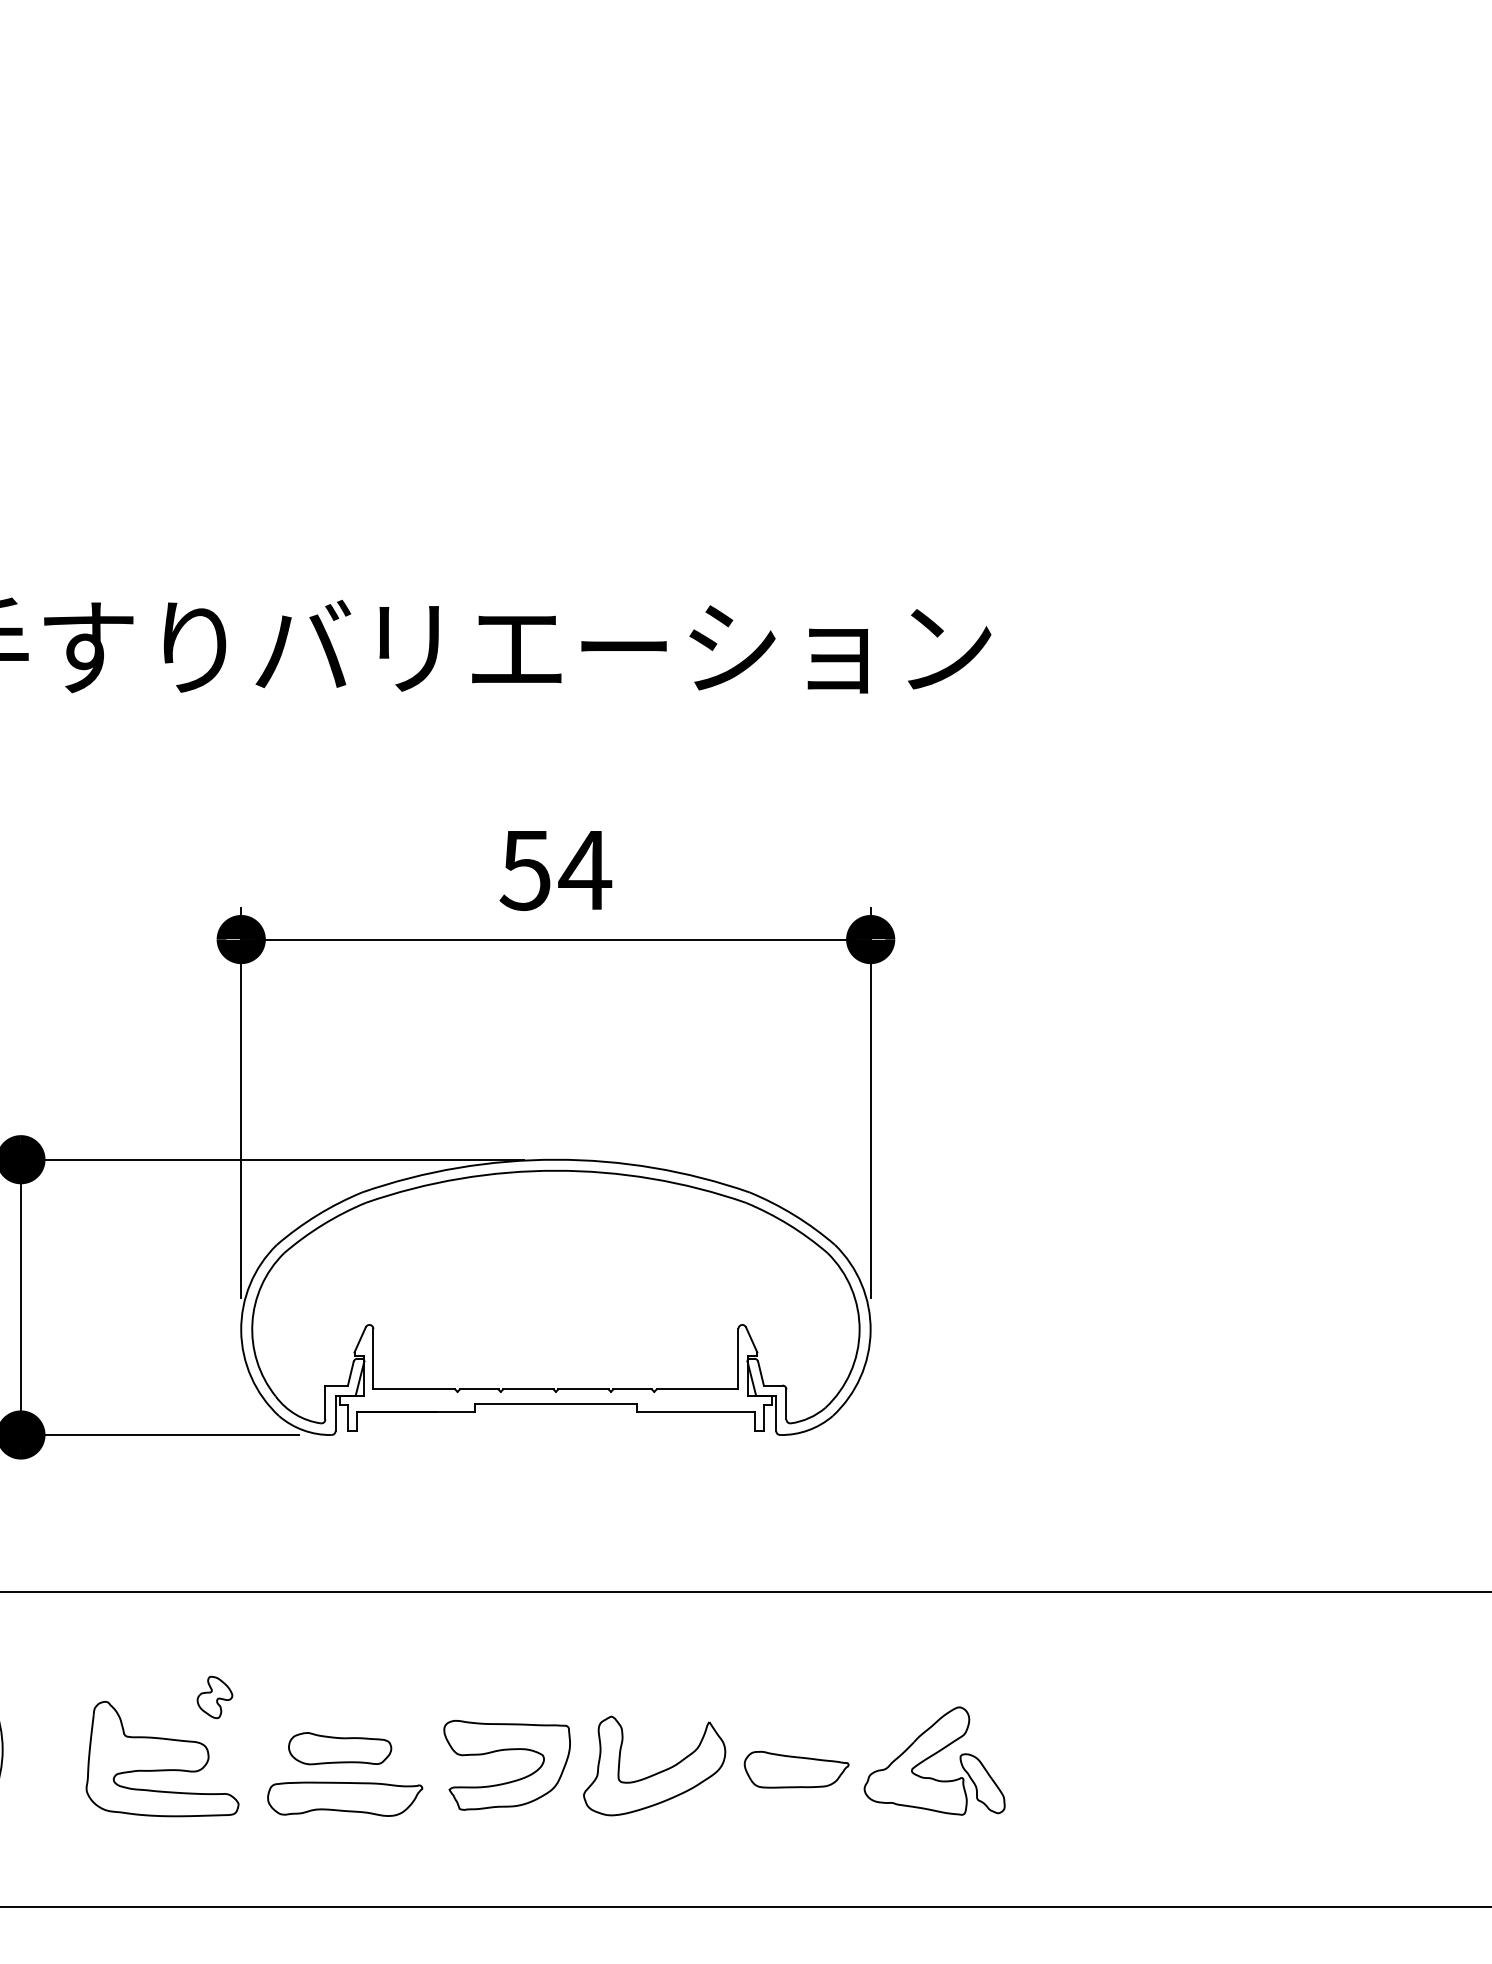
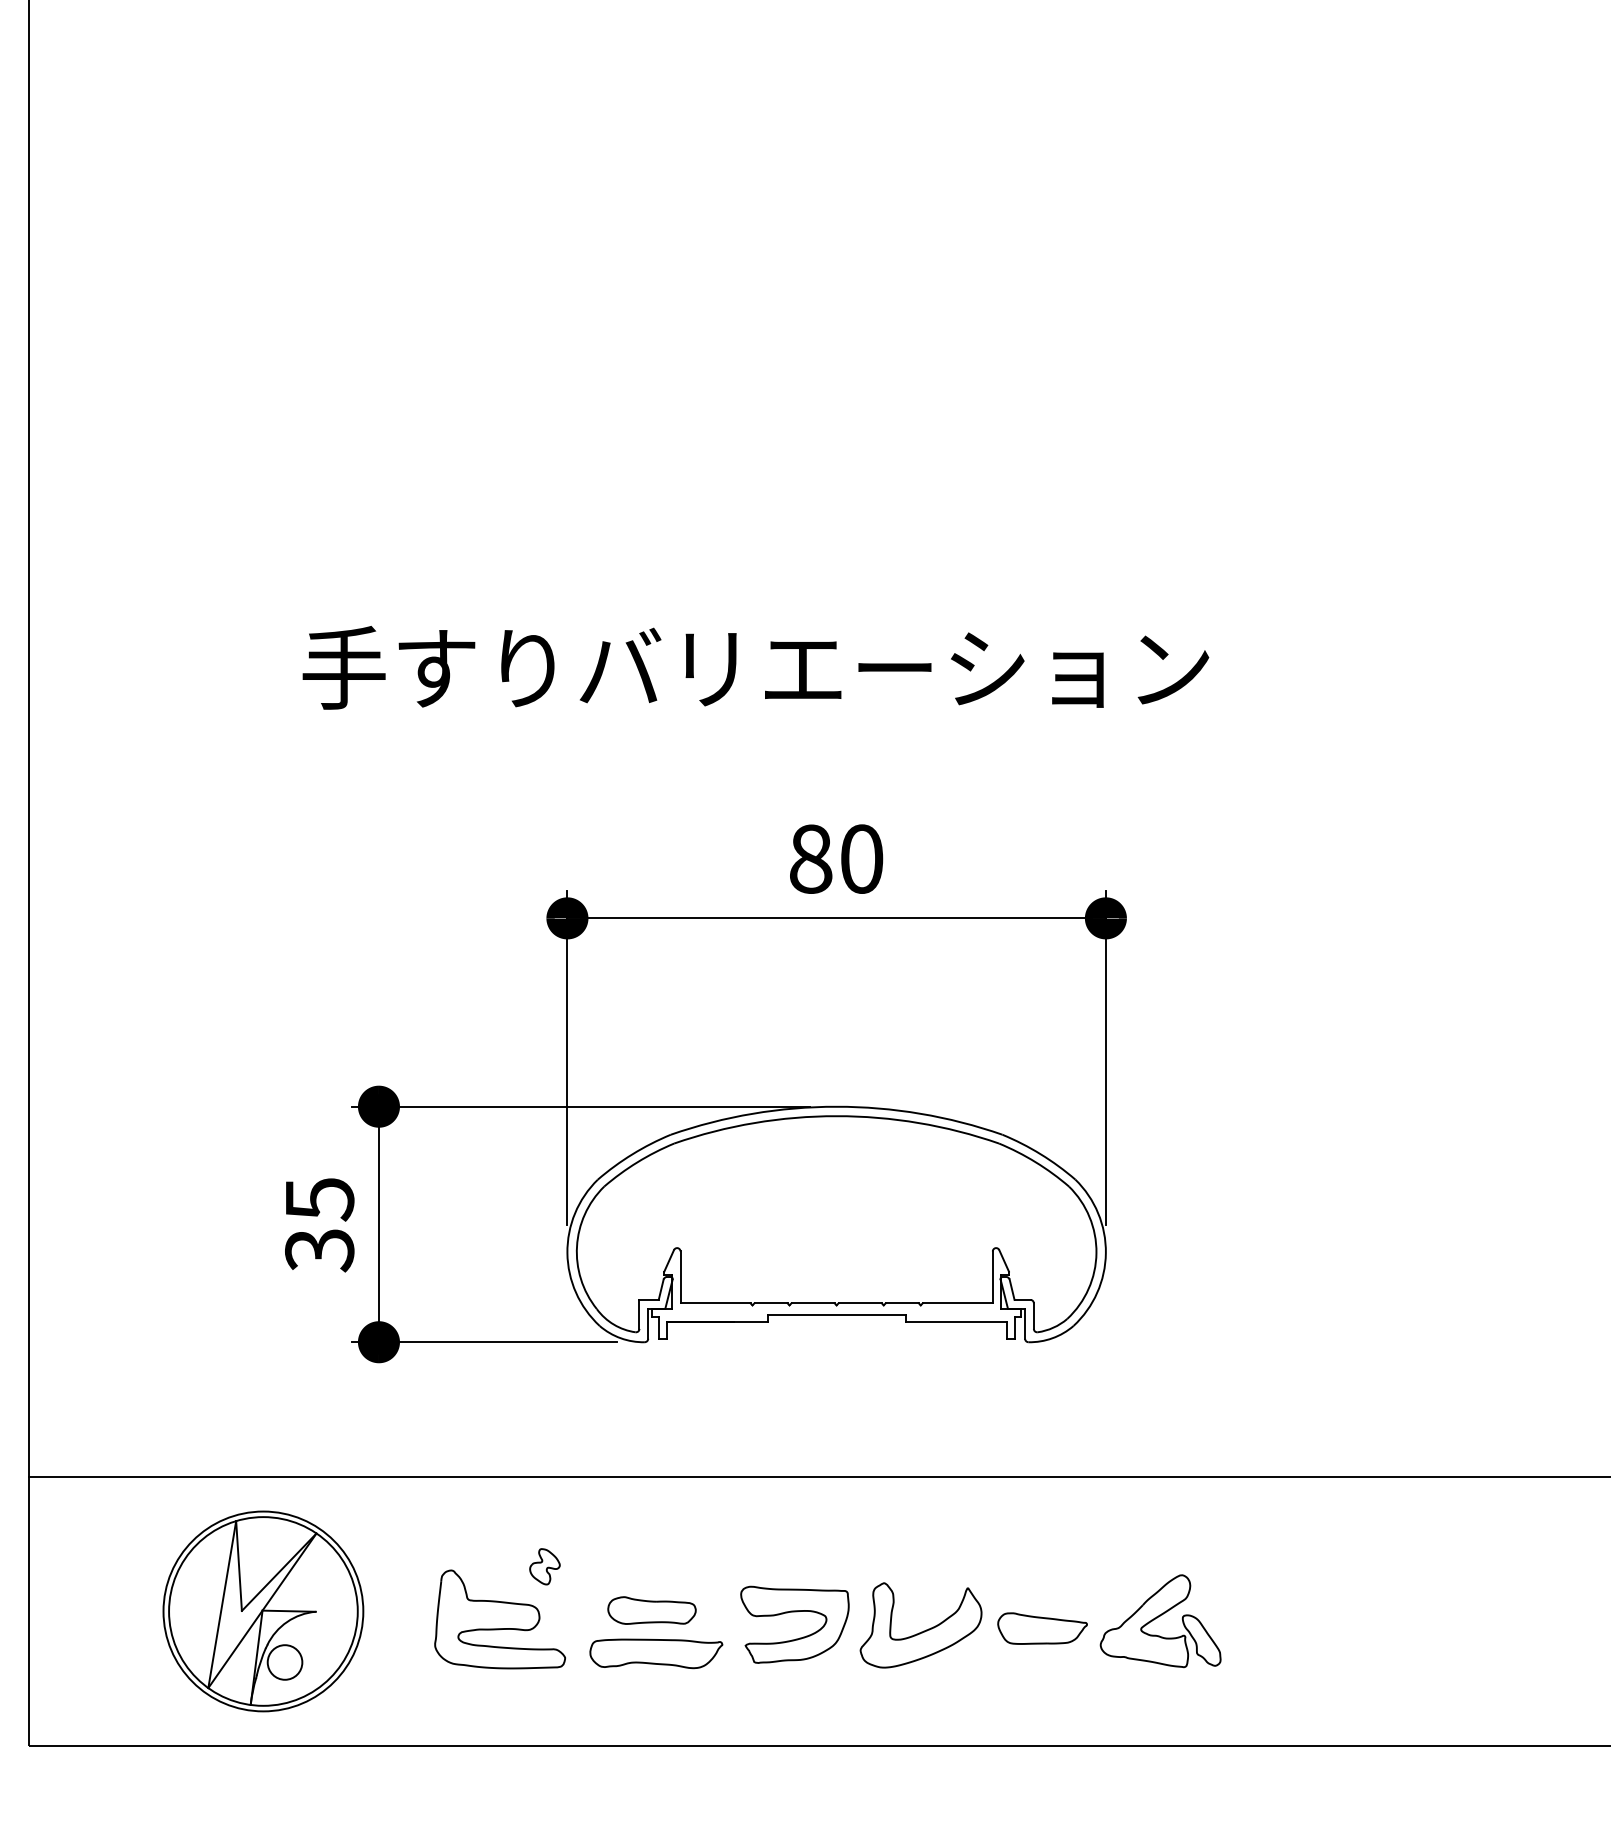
text: (555, 869) -> (836, 858), 54 -> 80

